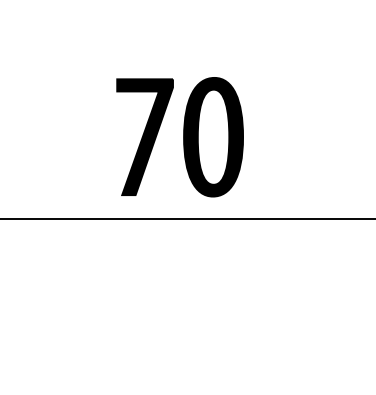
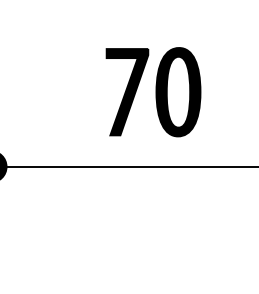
part: (179, 137) -> (153, 92), moved

